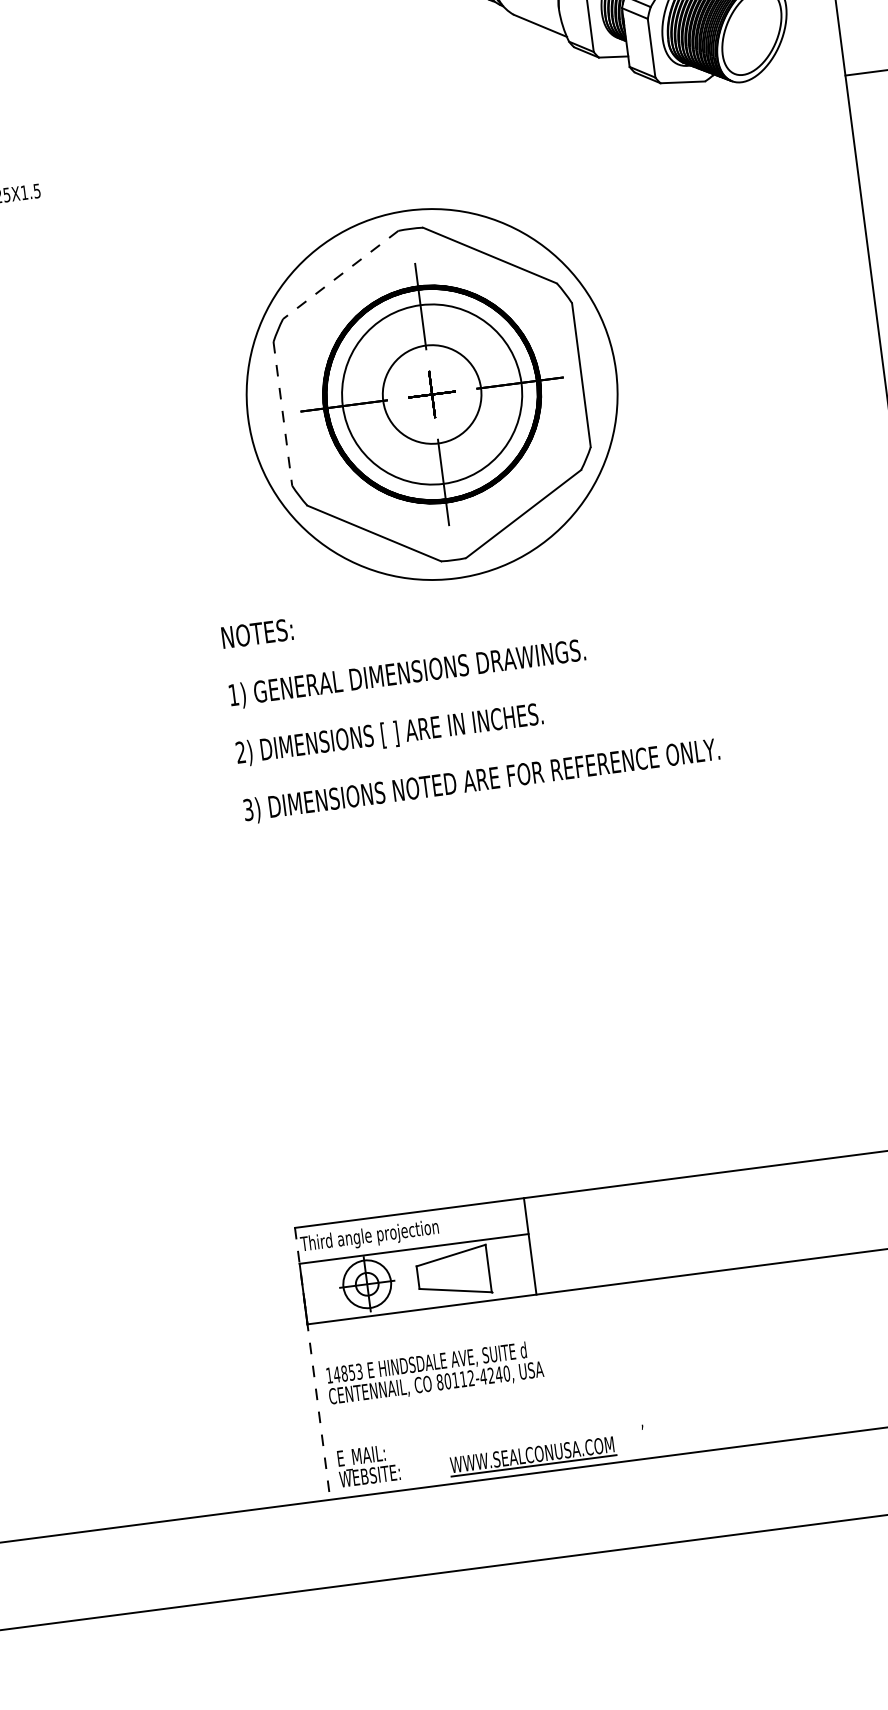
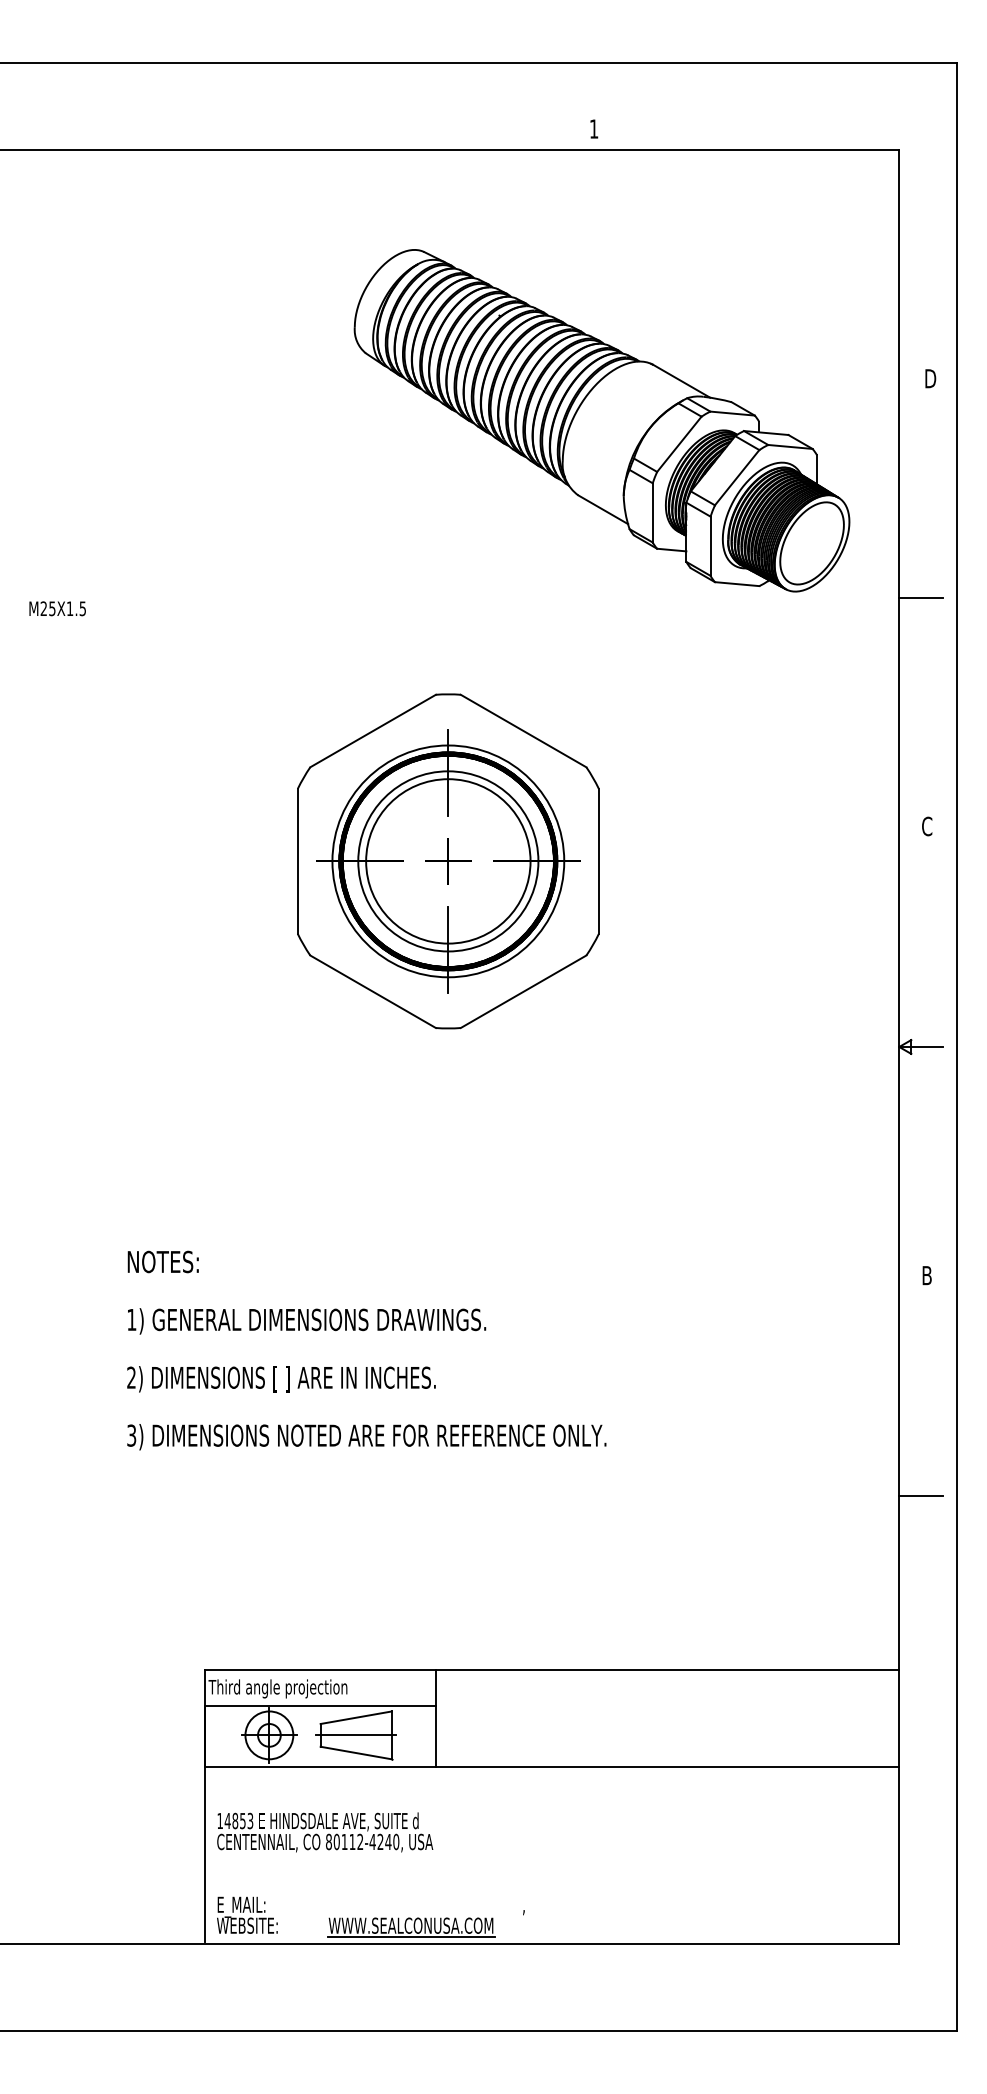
line: (341, 275) -> (373, 731), dashed -> solid
circle: (432, 394) -> (448, 861), size x0.62
circle: (432, 394) -> (448, 861), size x1.67
line: (282, 414) -> (297, 861), dashed -> solid
text: (470, 695) -> (366, 1350), moved
line: (453, 1273) -> (356, 1735), added
line: (313, 1363) -> (205, 1806), dashed -> solid

